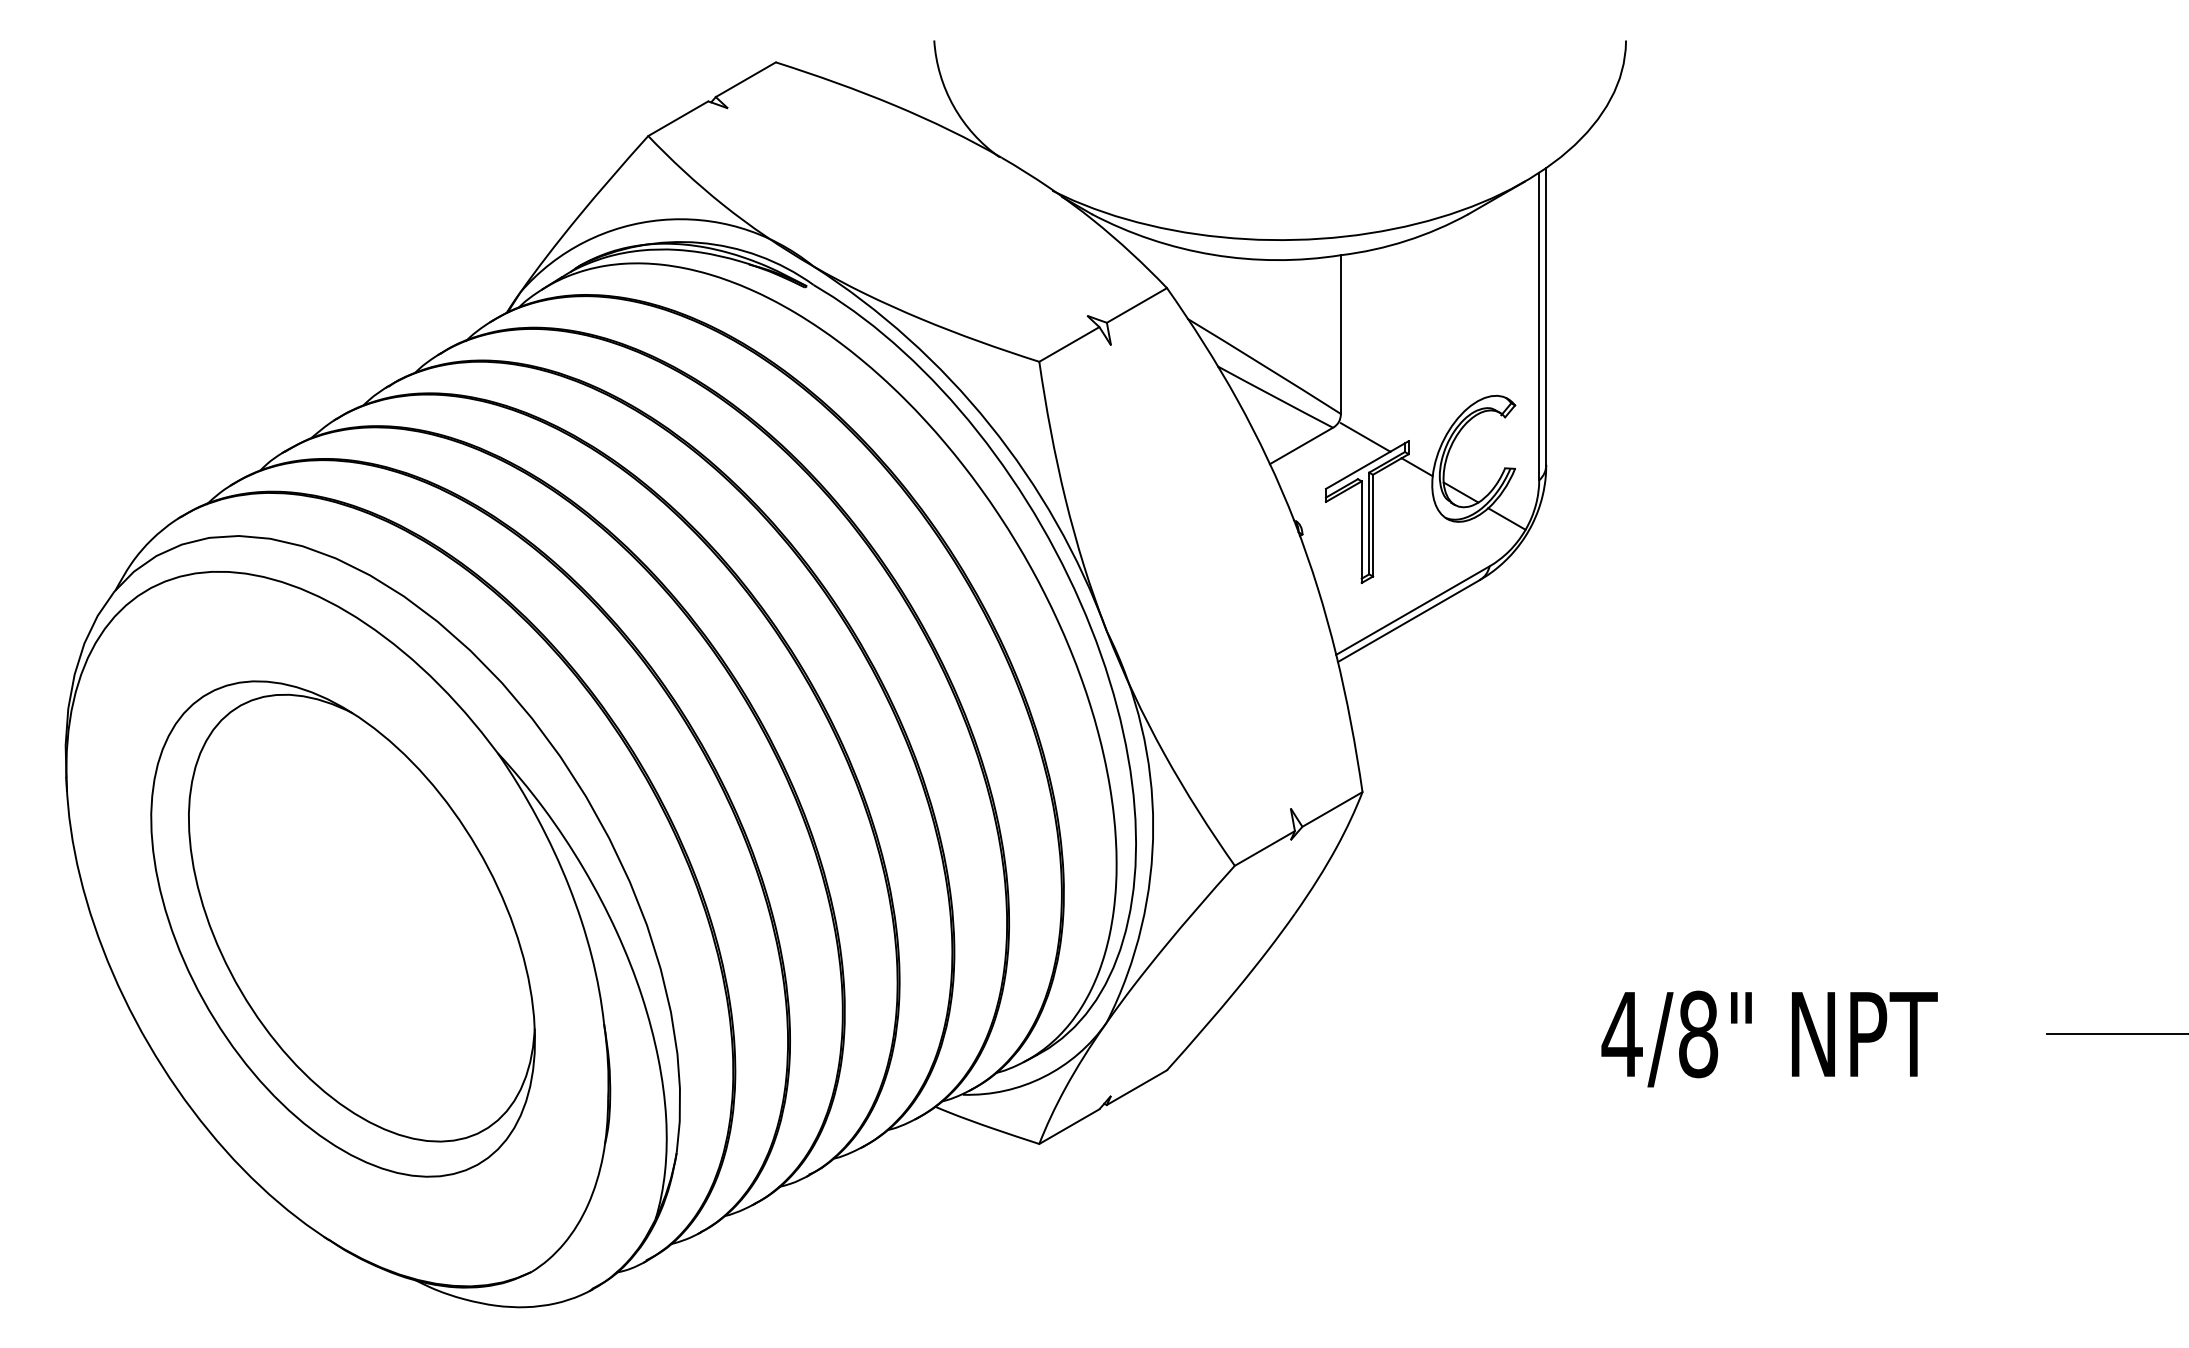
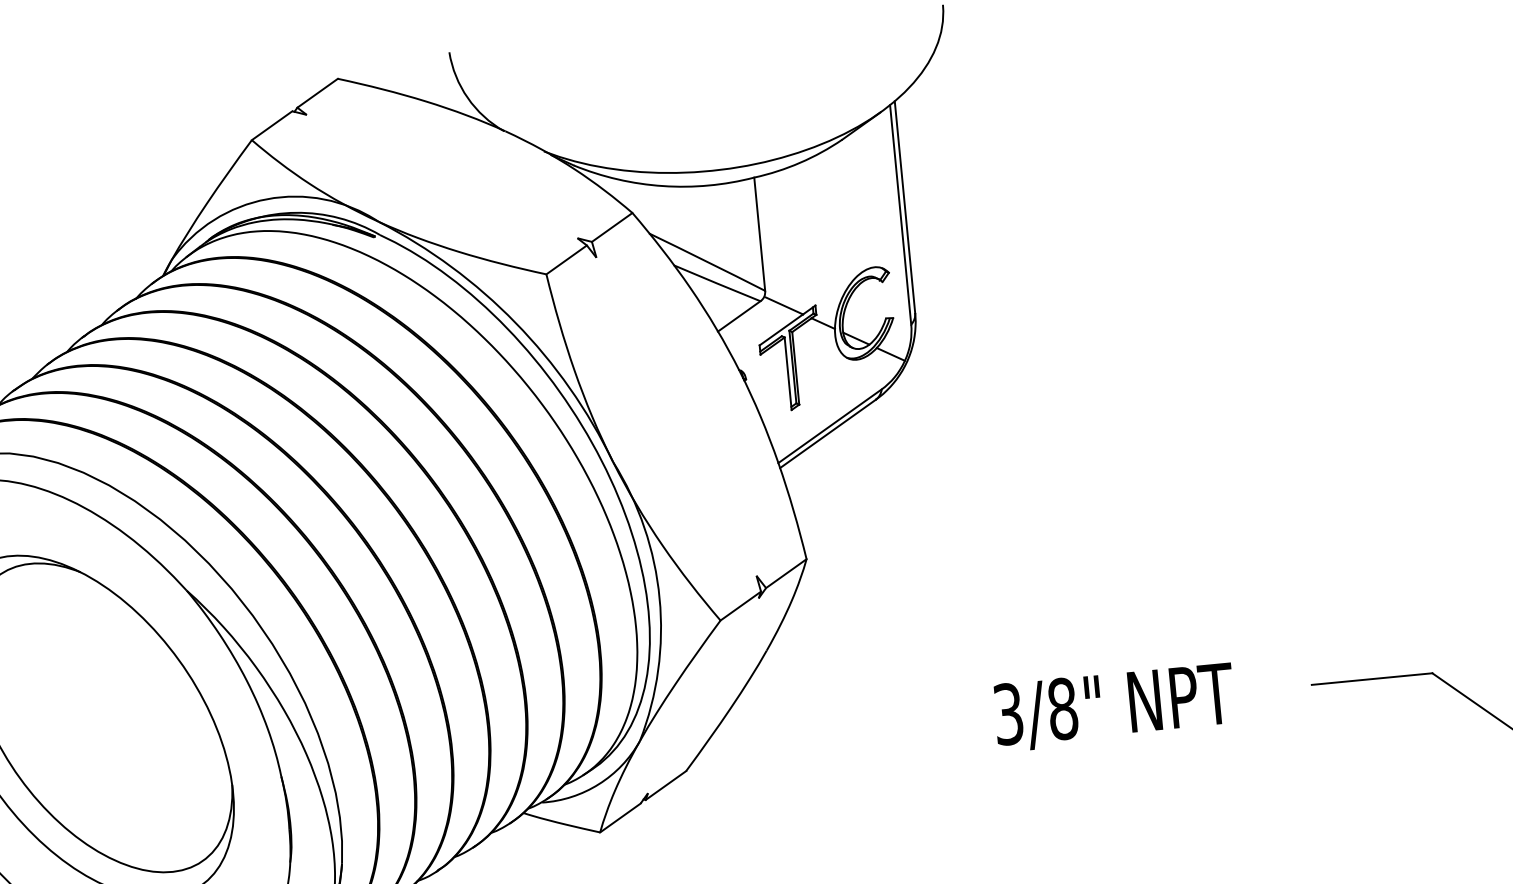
text: (1621, 1034) -> (1008, 714), 4/8" -> 3/8"

